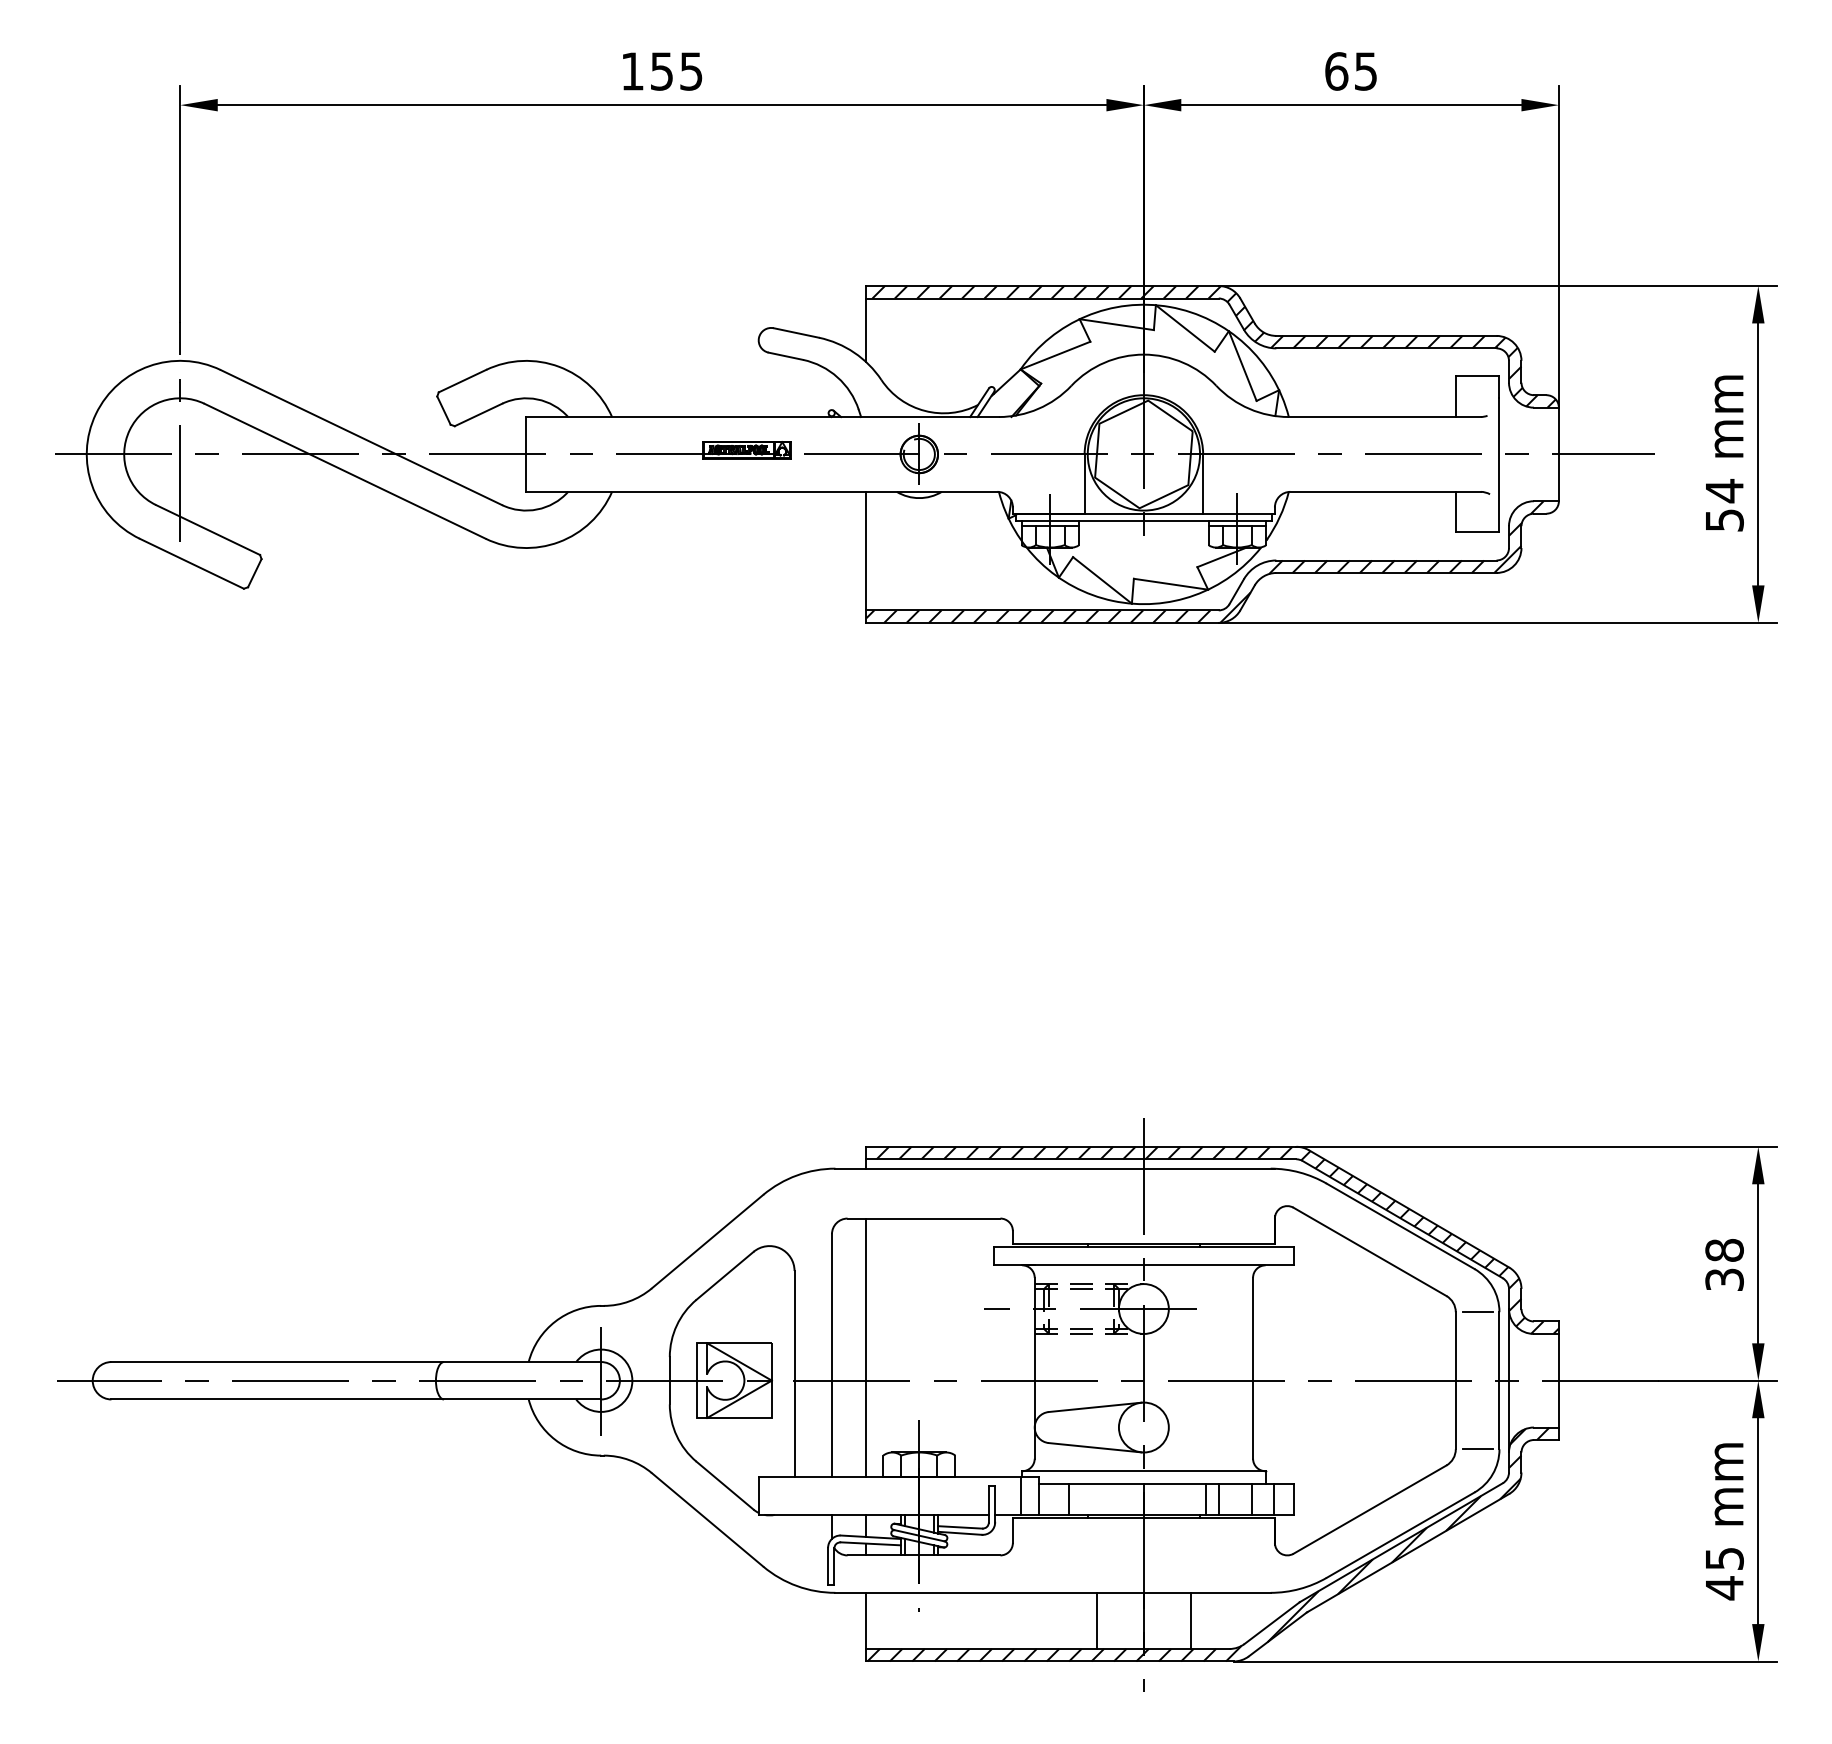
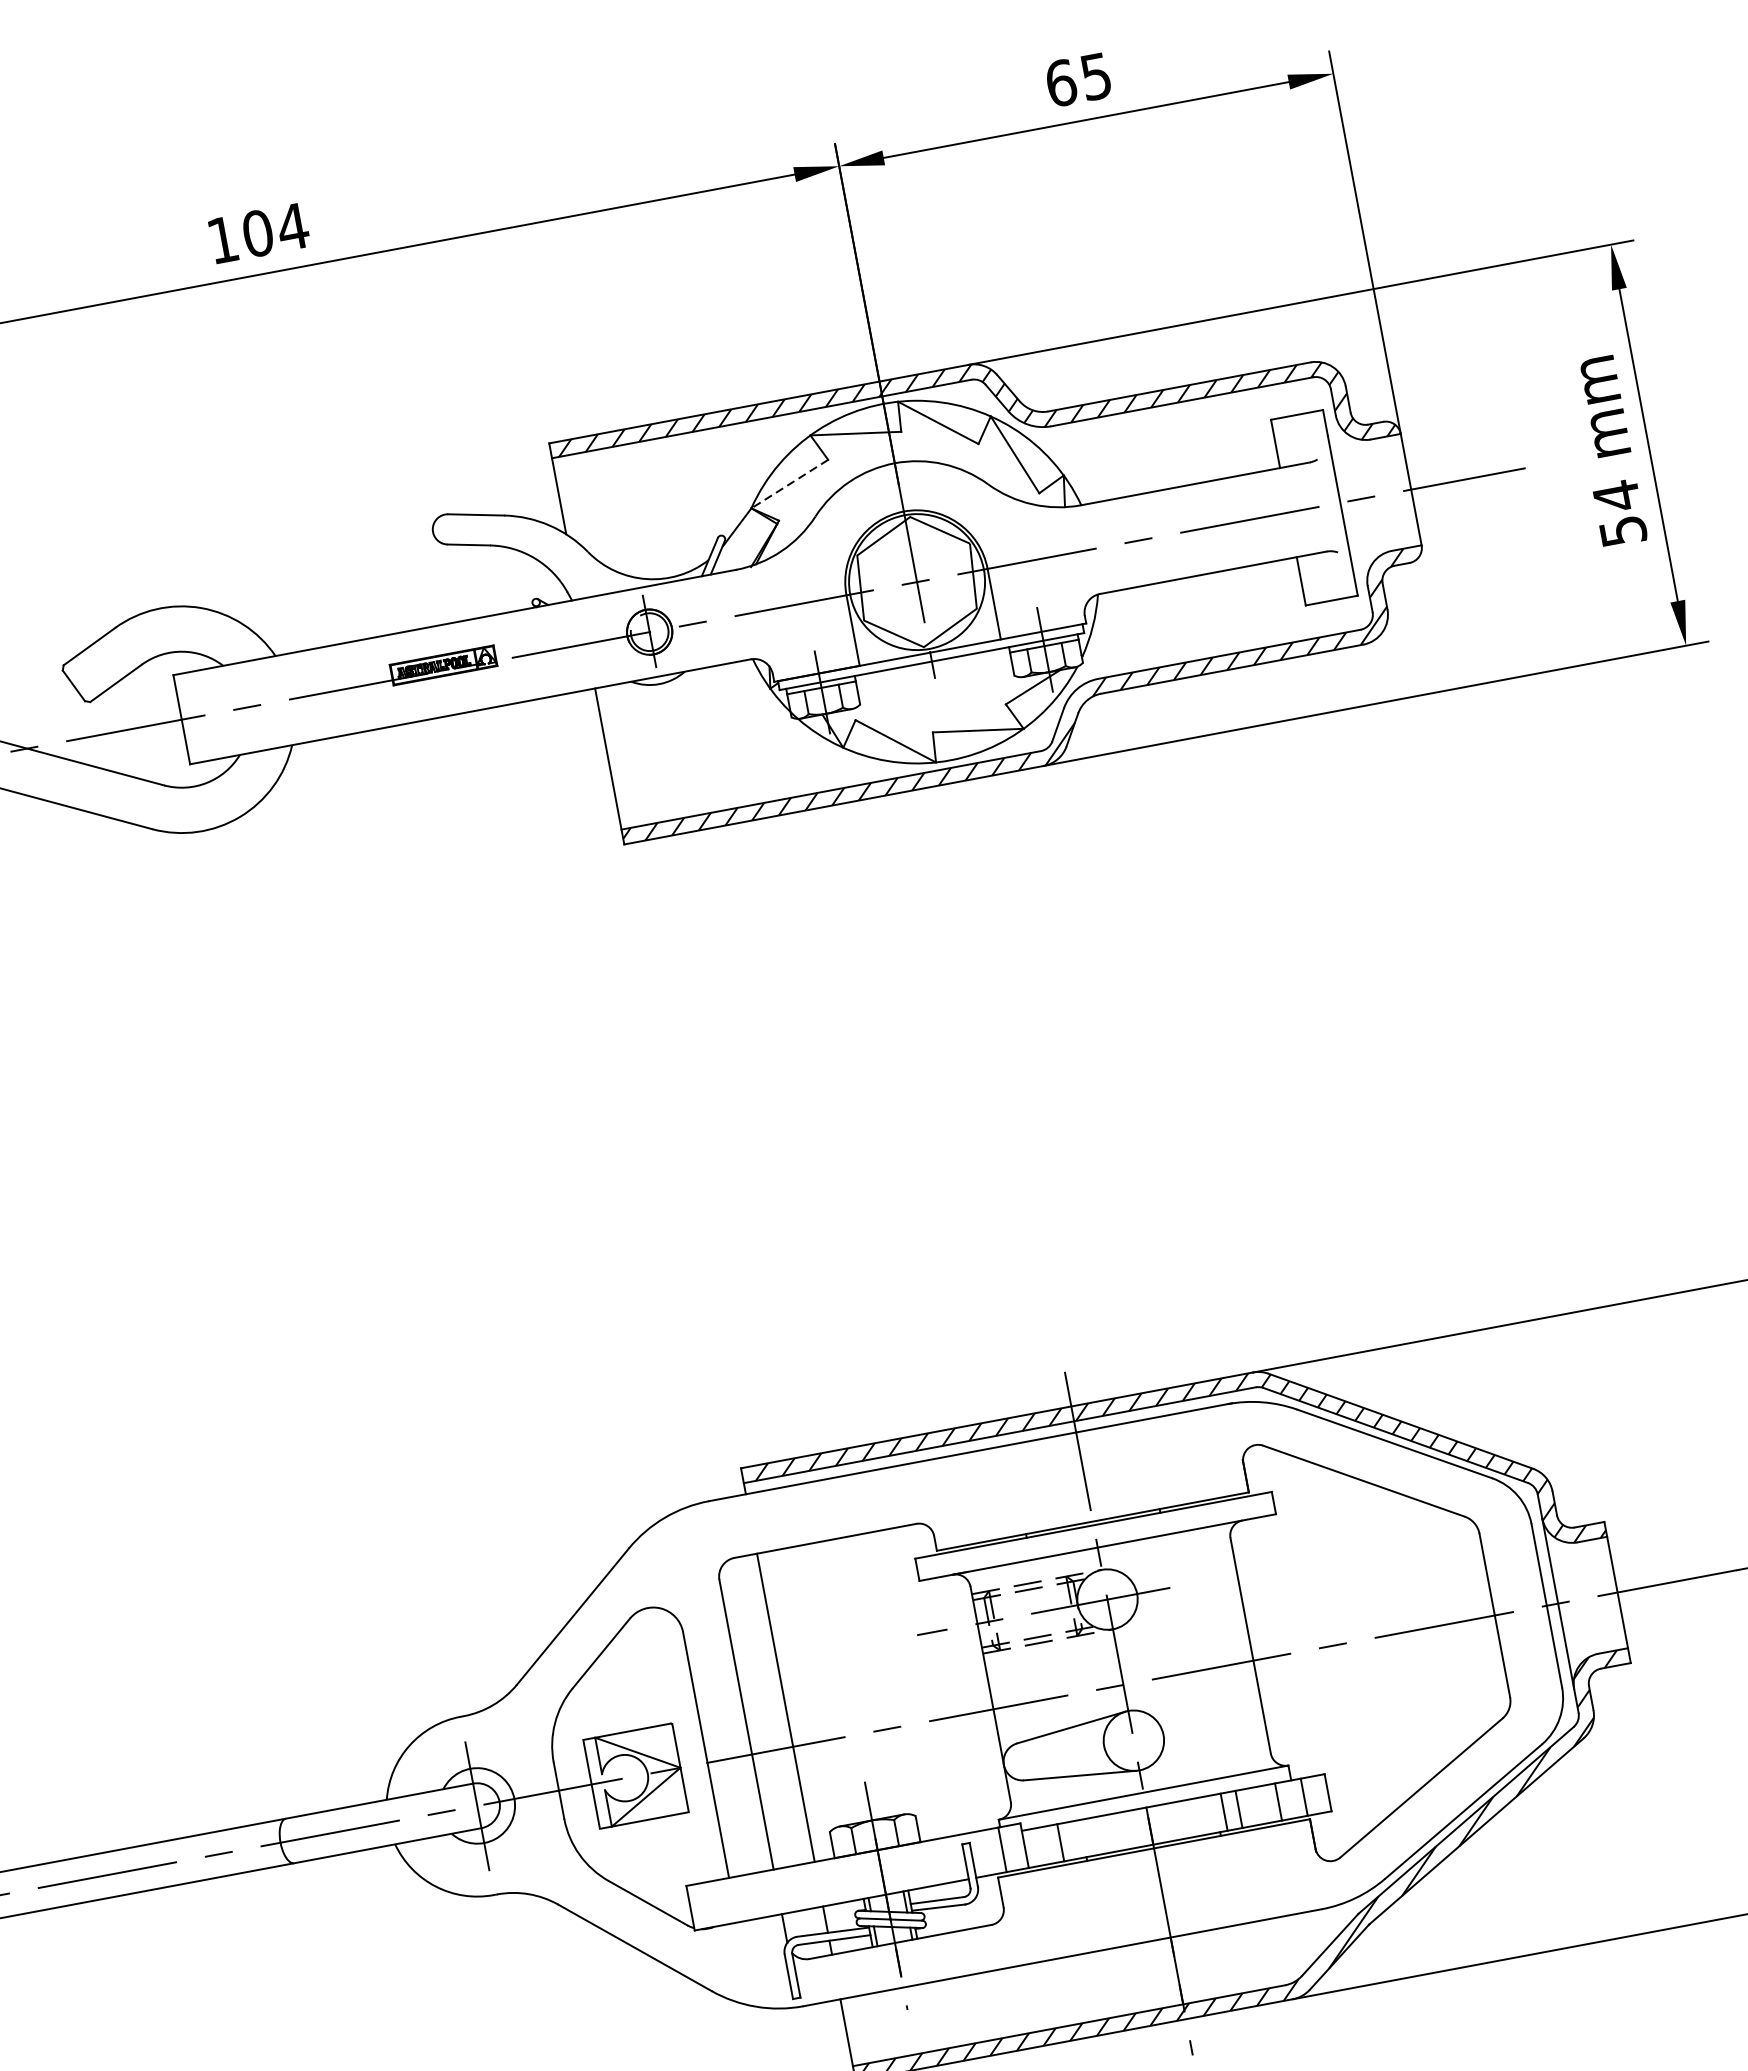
text: (676, 71) -> (275, 230), 155 -> 104
line: (1055, 355) -> (789, 483), solid -> dashed
line: (1477, 1312) -> (1505, 1529), removed
line: (1477, 1449) -> (1535, 1692), removed
line: (1097, 1620) -> (1121, 1980), removed
line: (1190, 1620) -> (1232, 1960), removed

